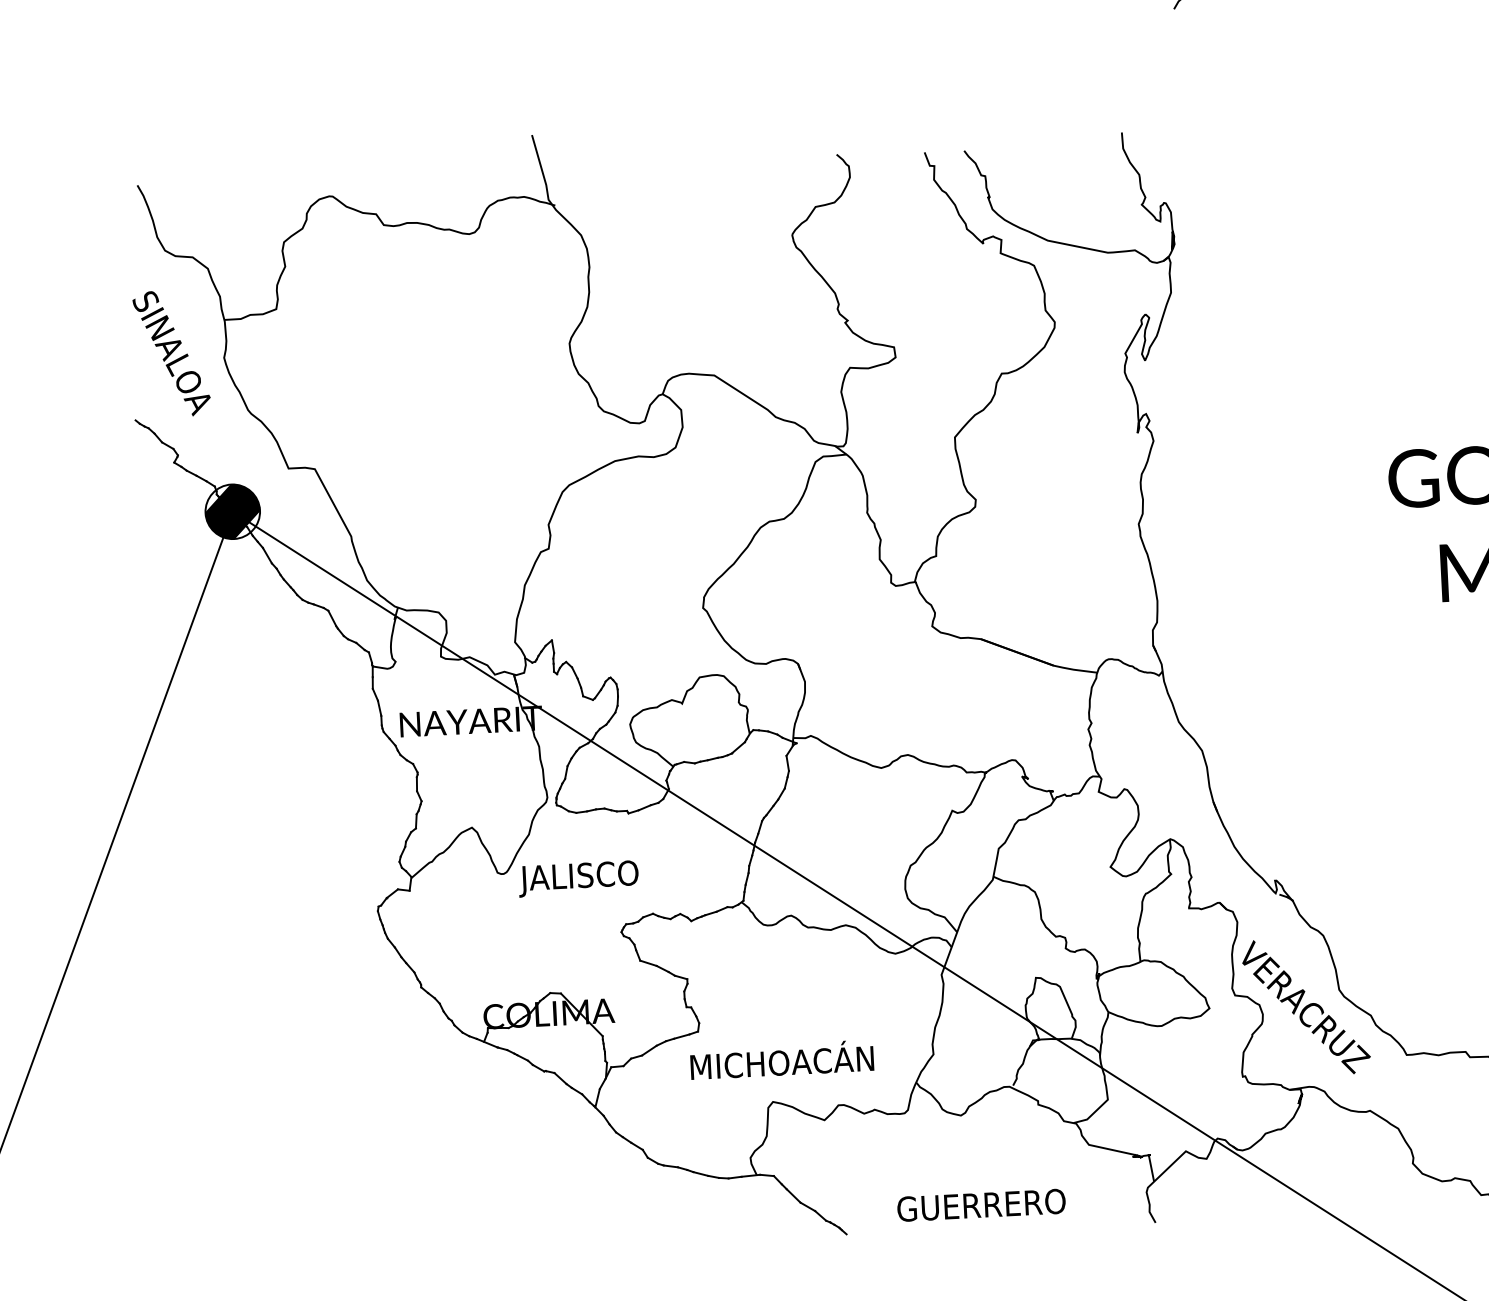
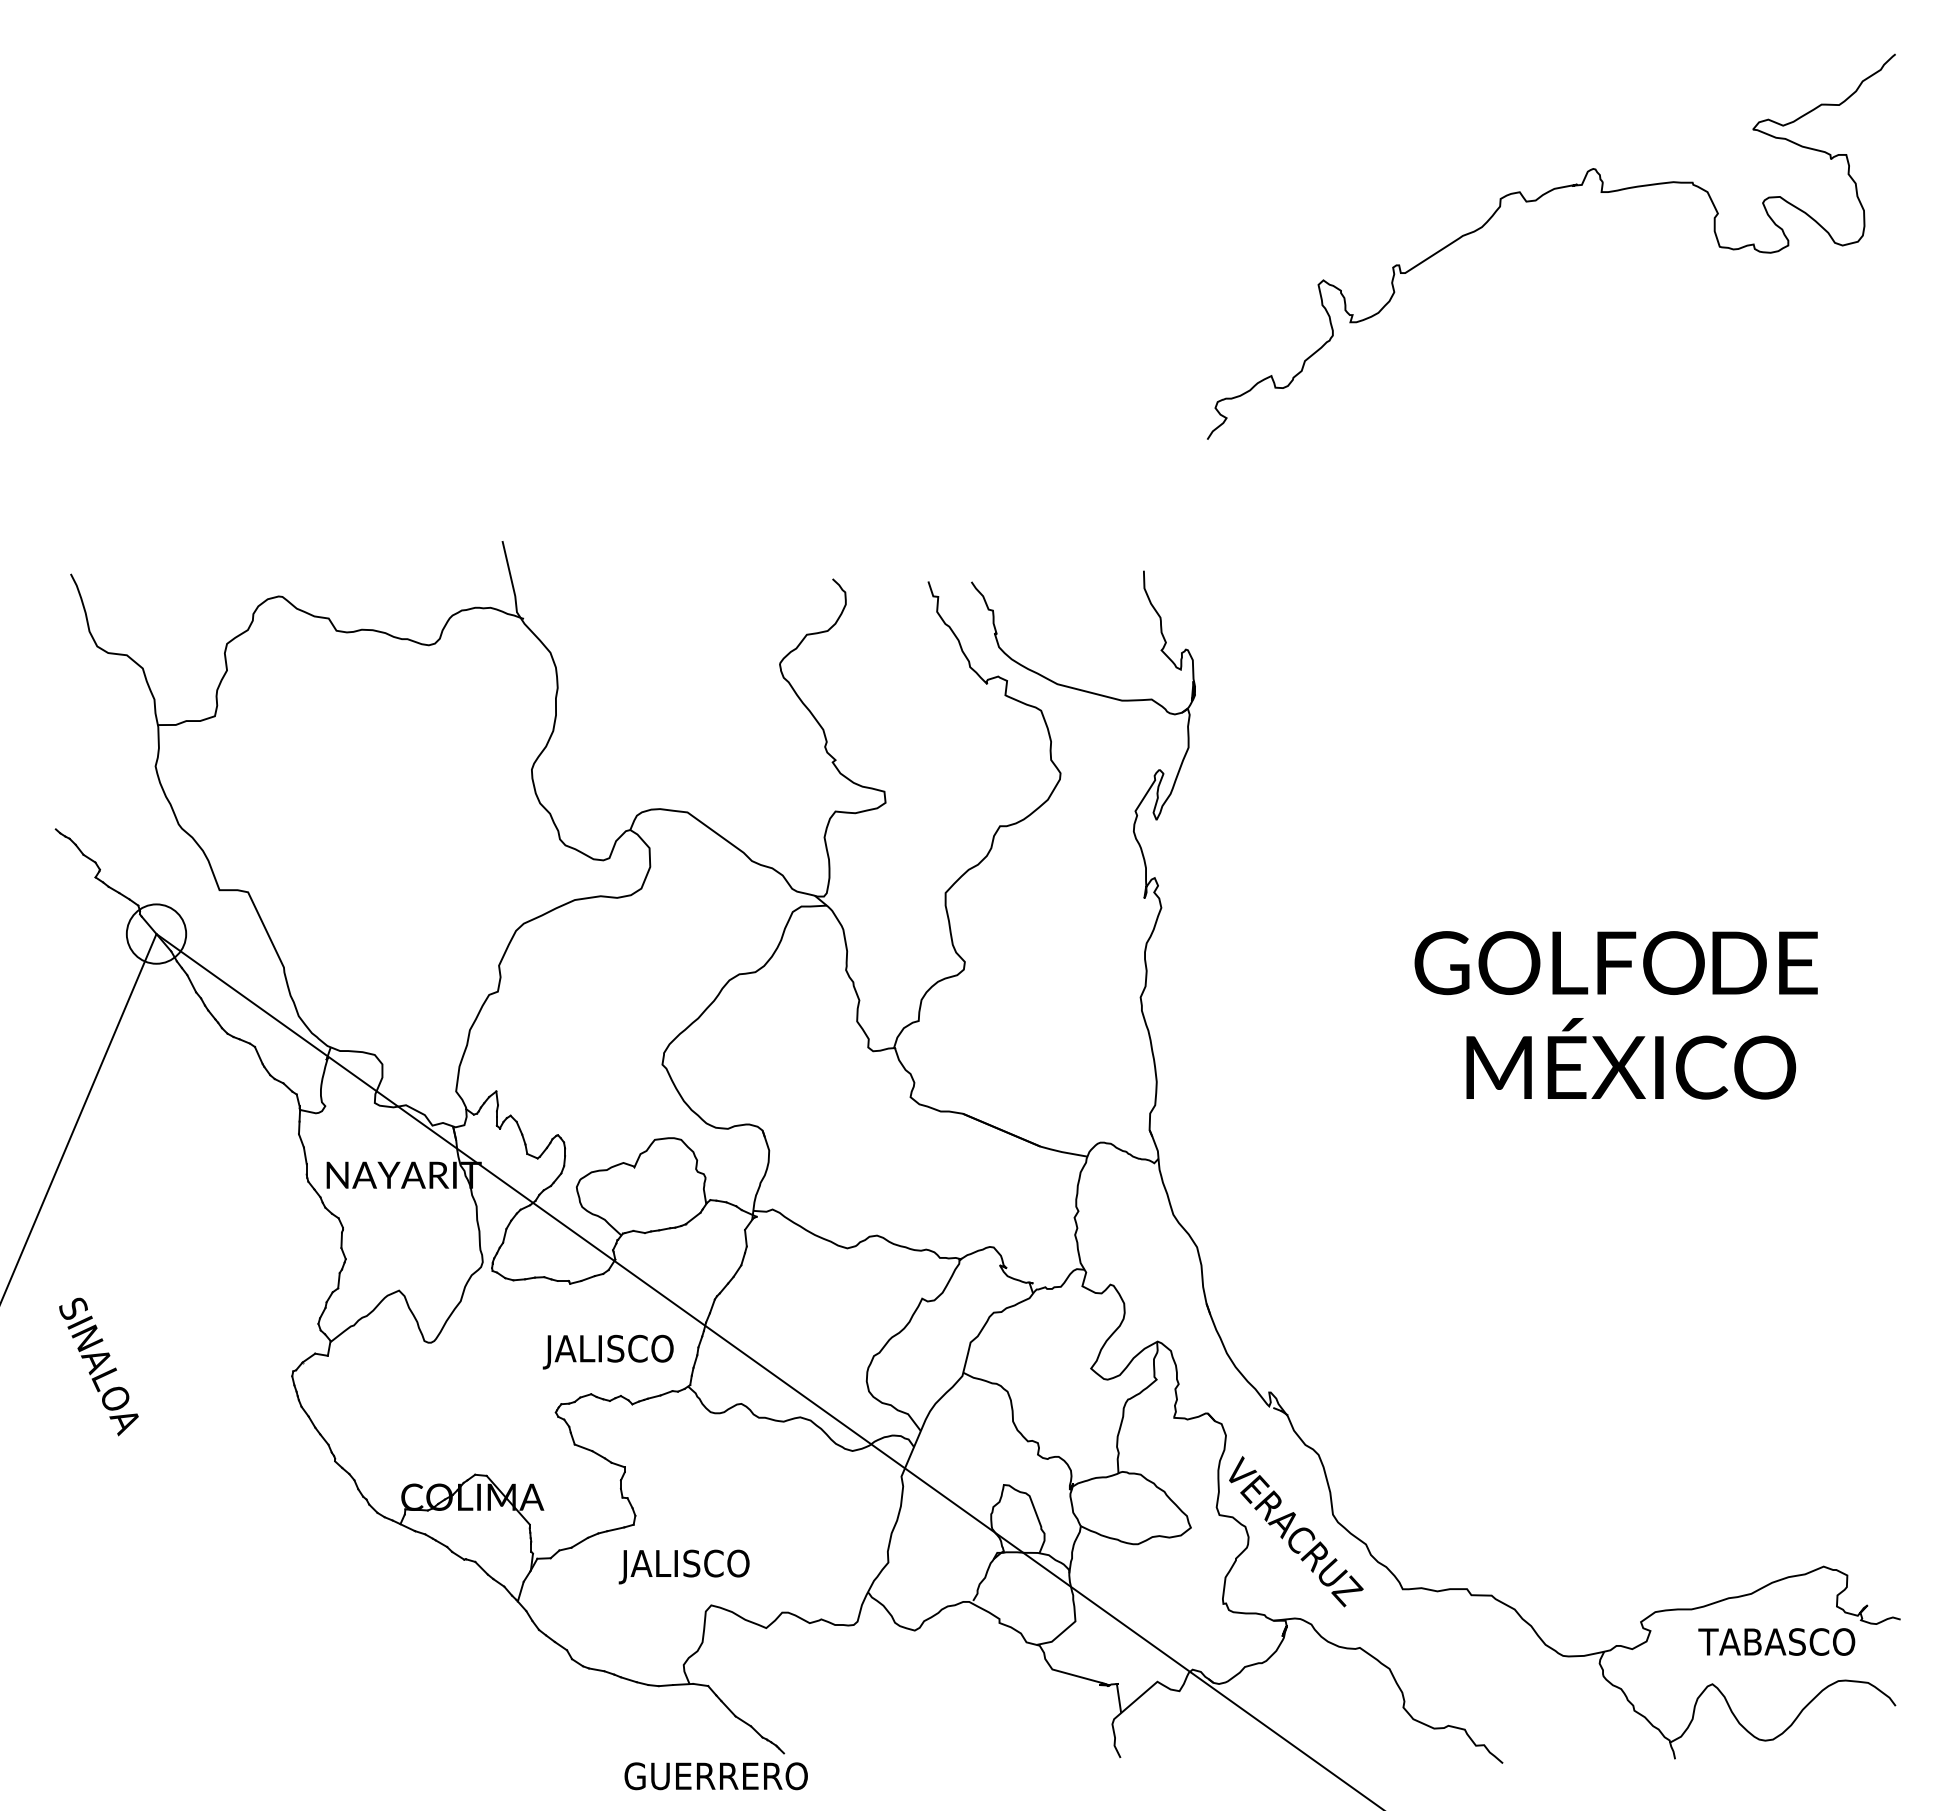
text: (171, 353) -> (98, 1366), moved
hatch: (232, 511) -> (156, 933), removed
text: (577, 878) -> (607, 1351), moved
text: (779, 1063) -> (720, 1563), MICHOACÁN -> JALISCO
text: (980, 1205) -> (715, 1776), moved

